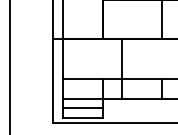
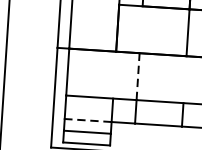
line: (122, 59) -> (138, 77), solid -> dashed
line: (82, 98) -> (87, 120), solid -> dashed

